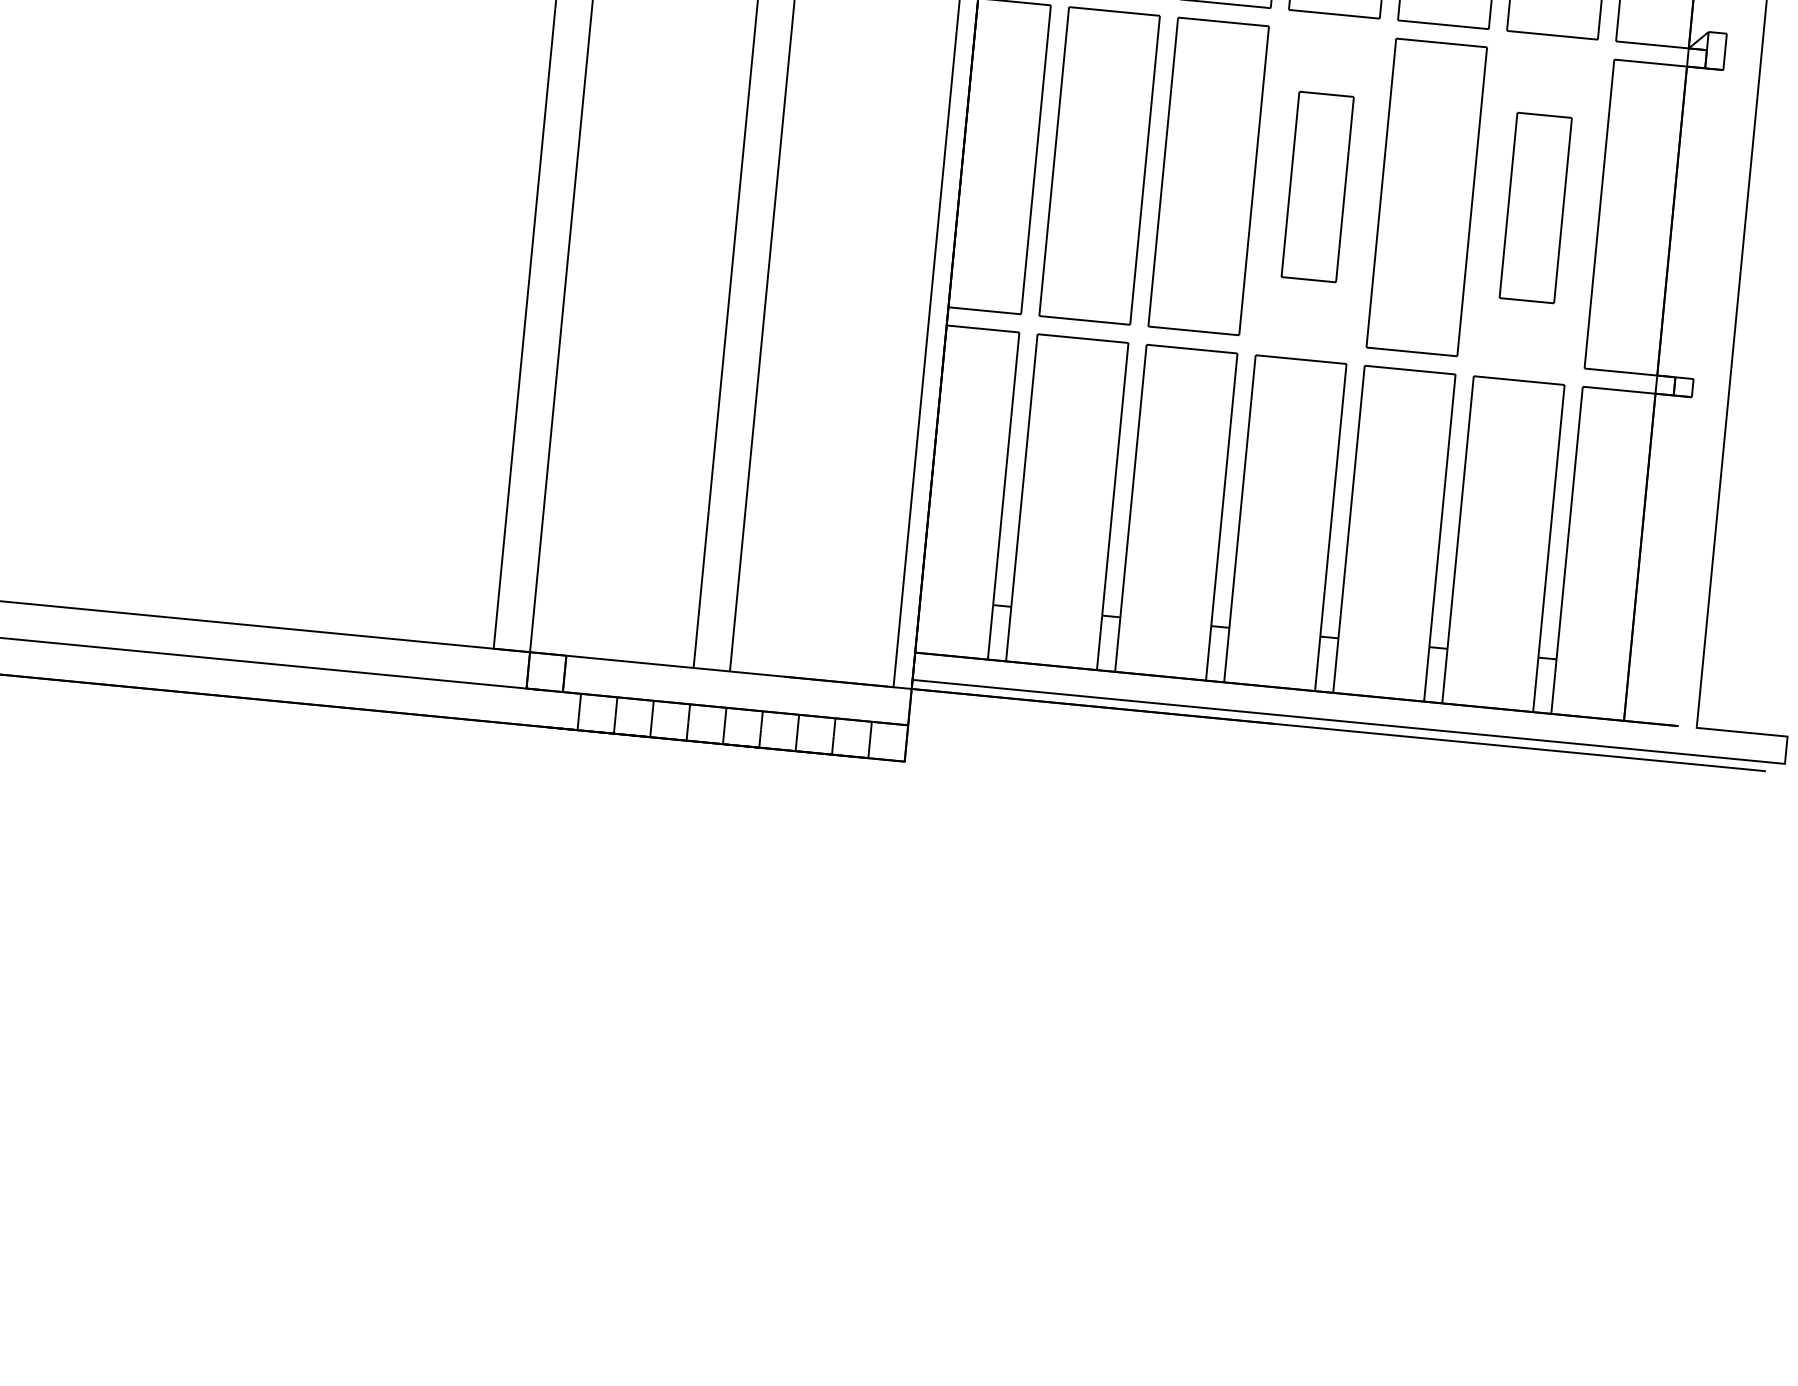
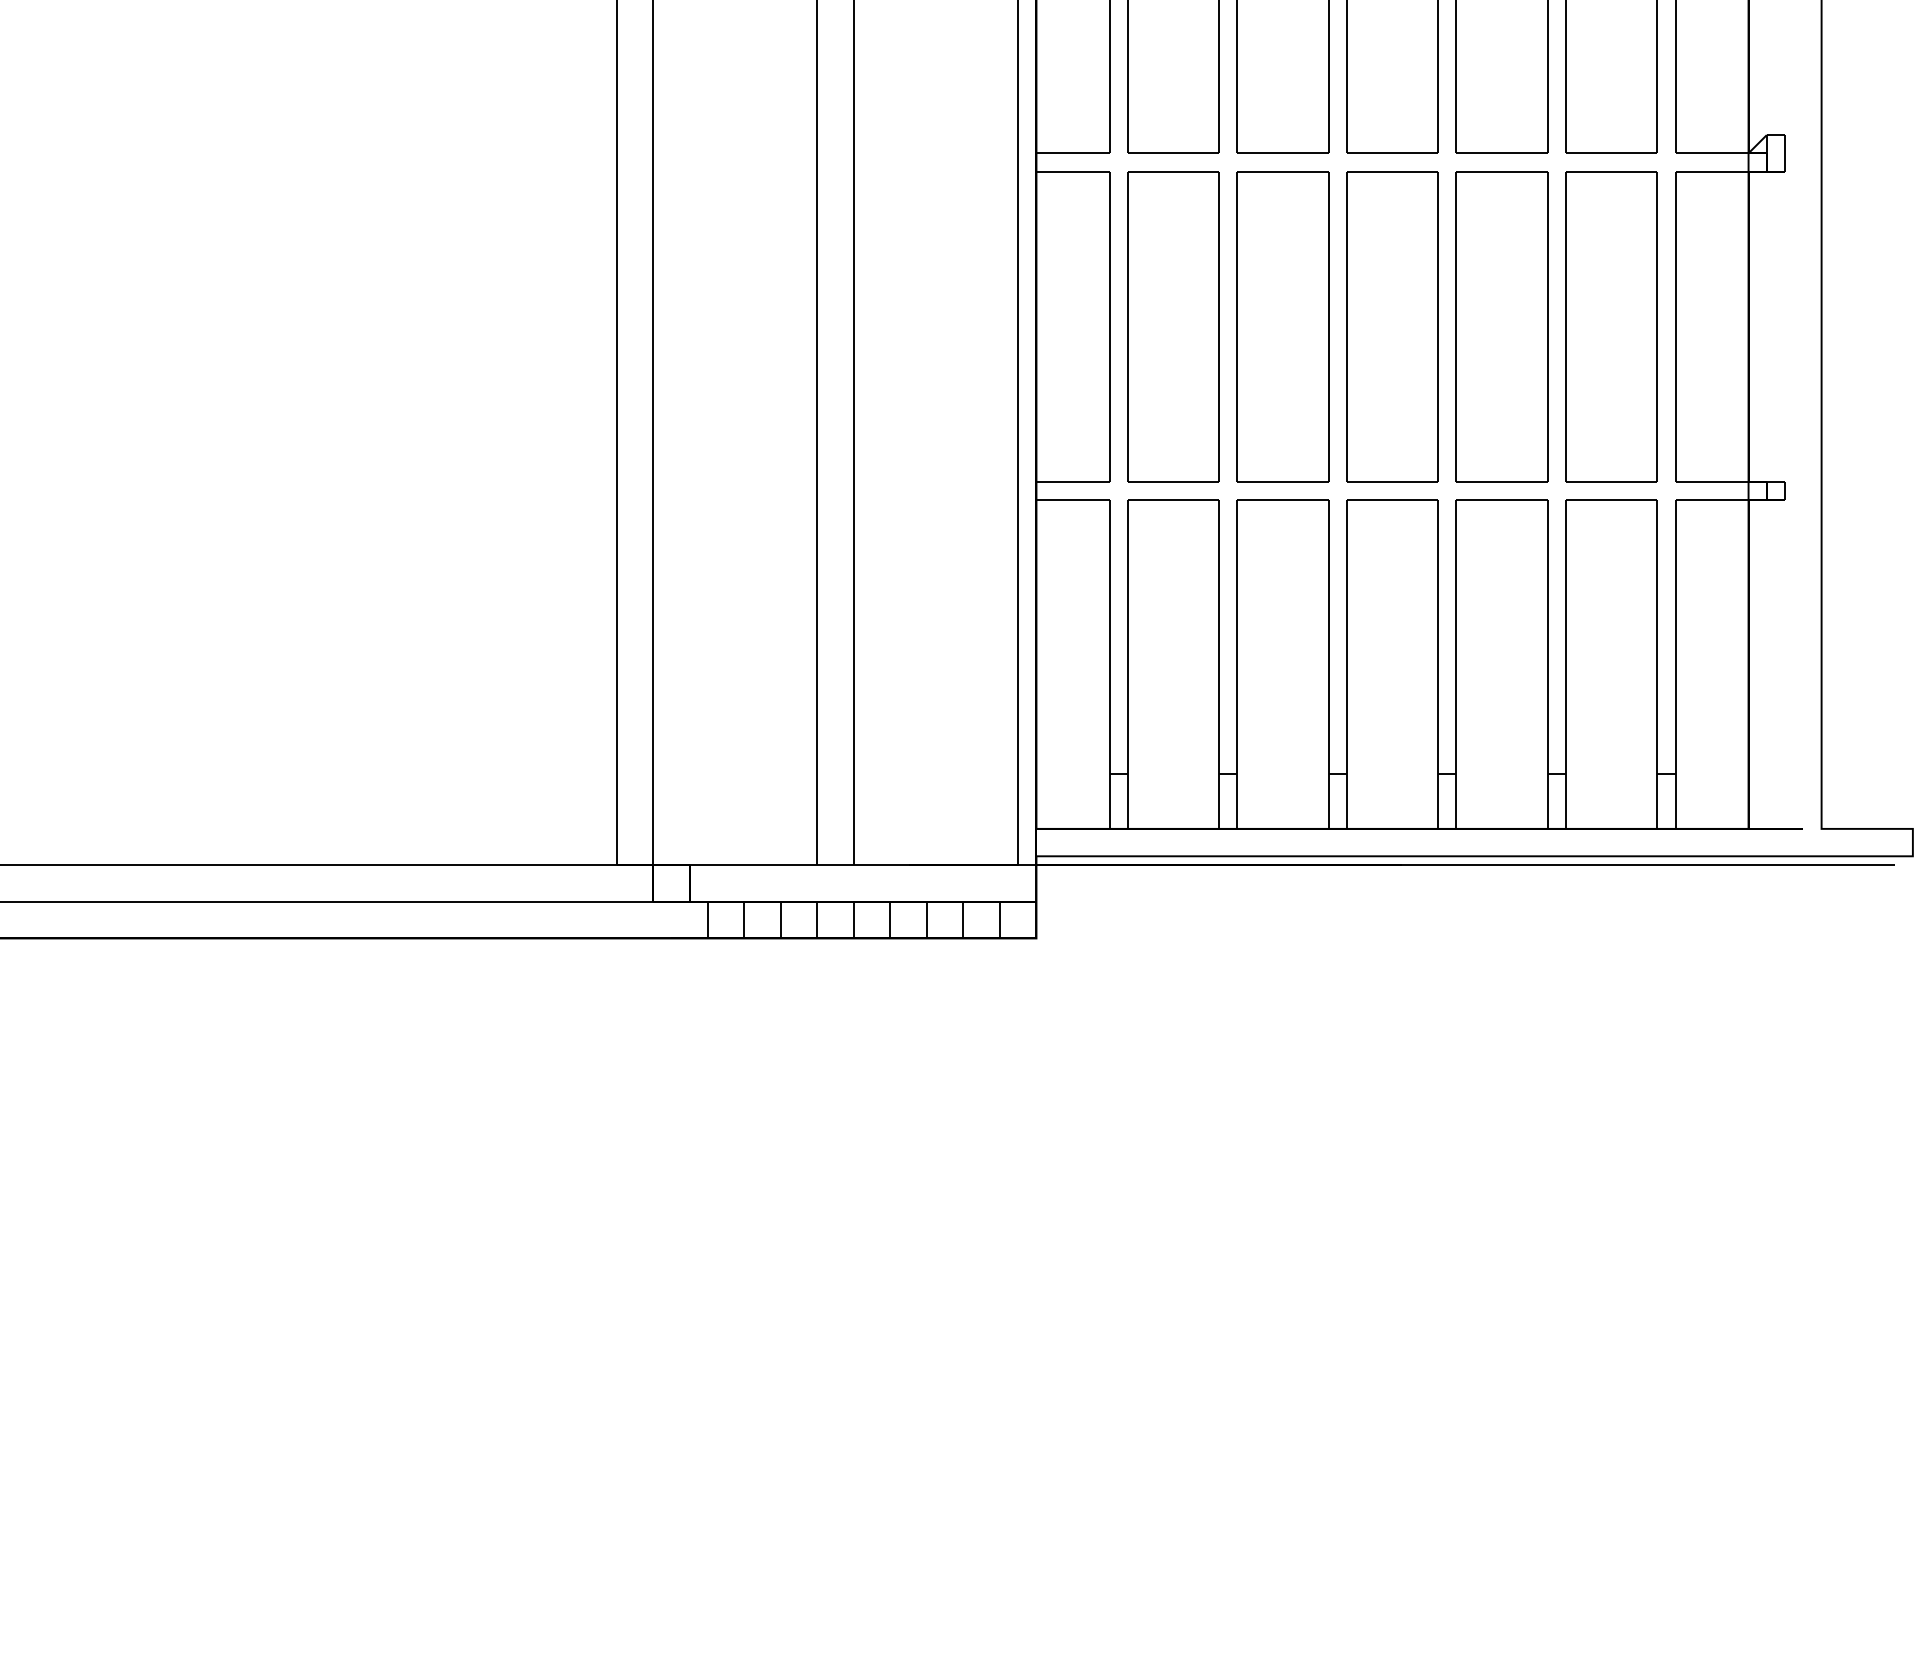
part: (1317, 186) -> (1392, 326), size x1.67
part: (1535, 207) -> (1611, 326), size x1.67

